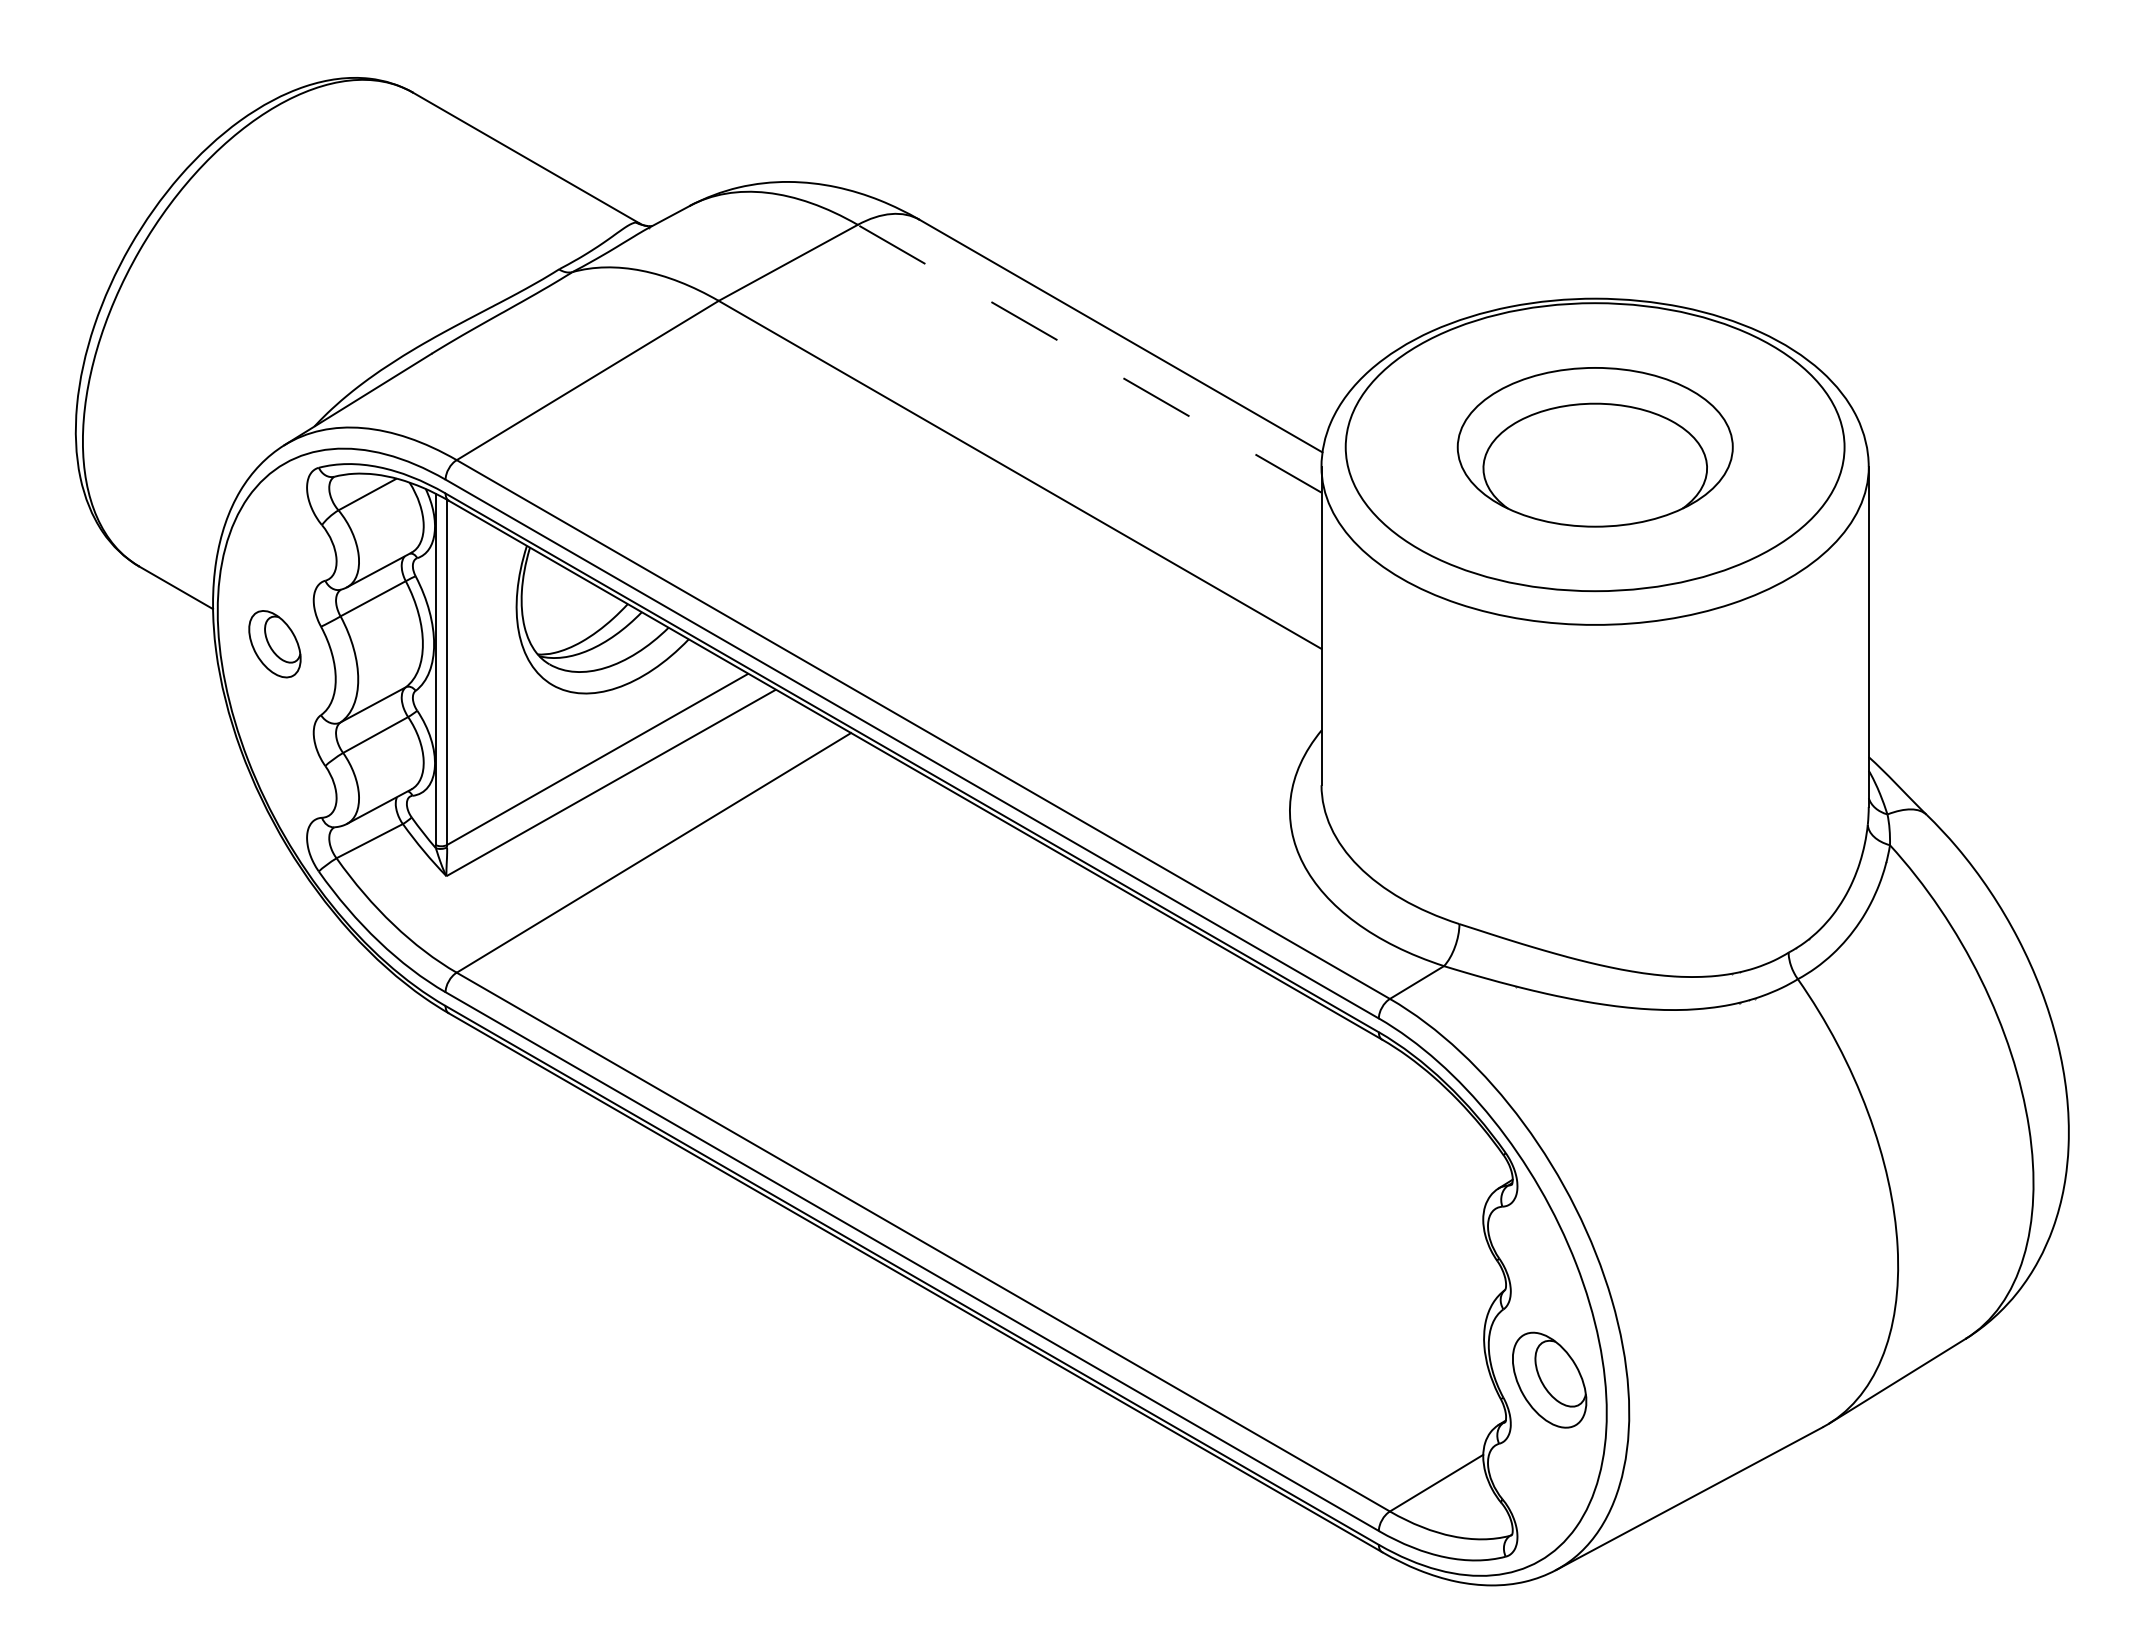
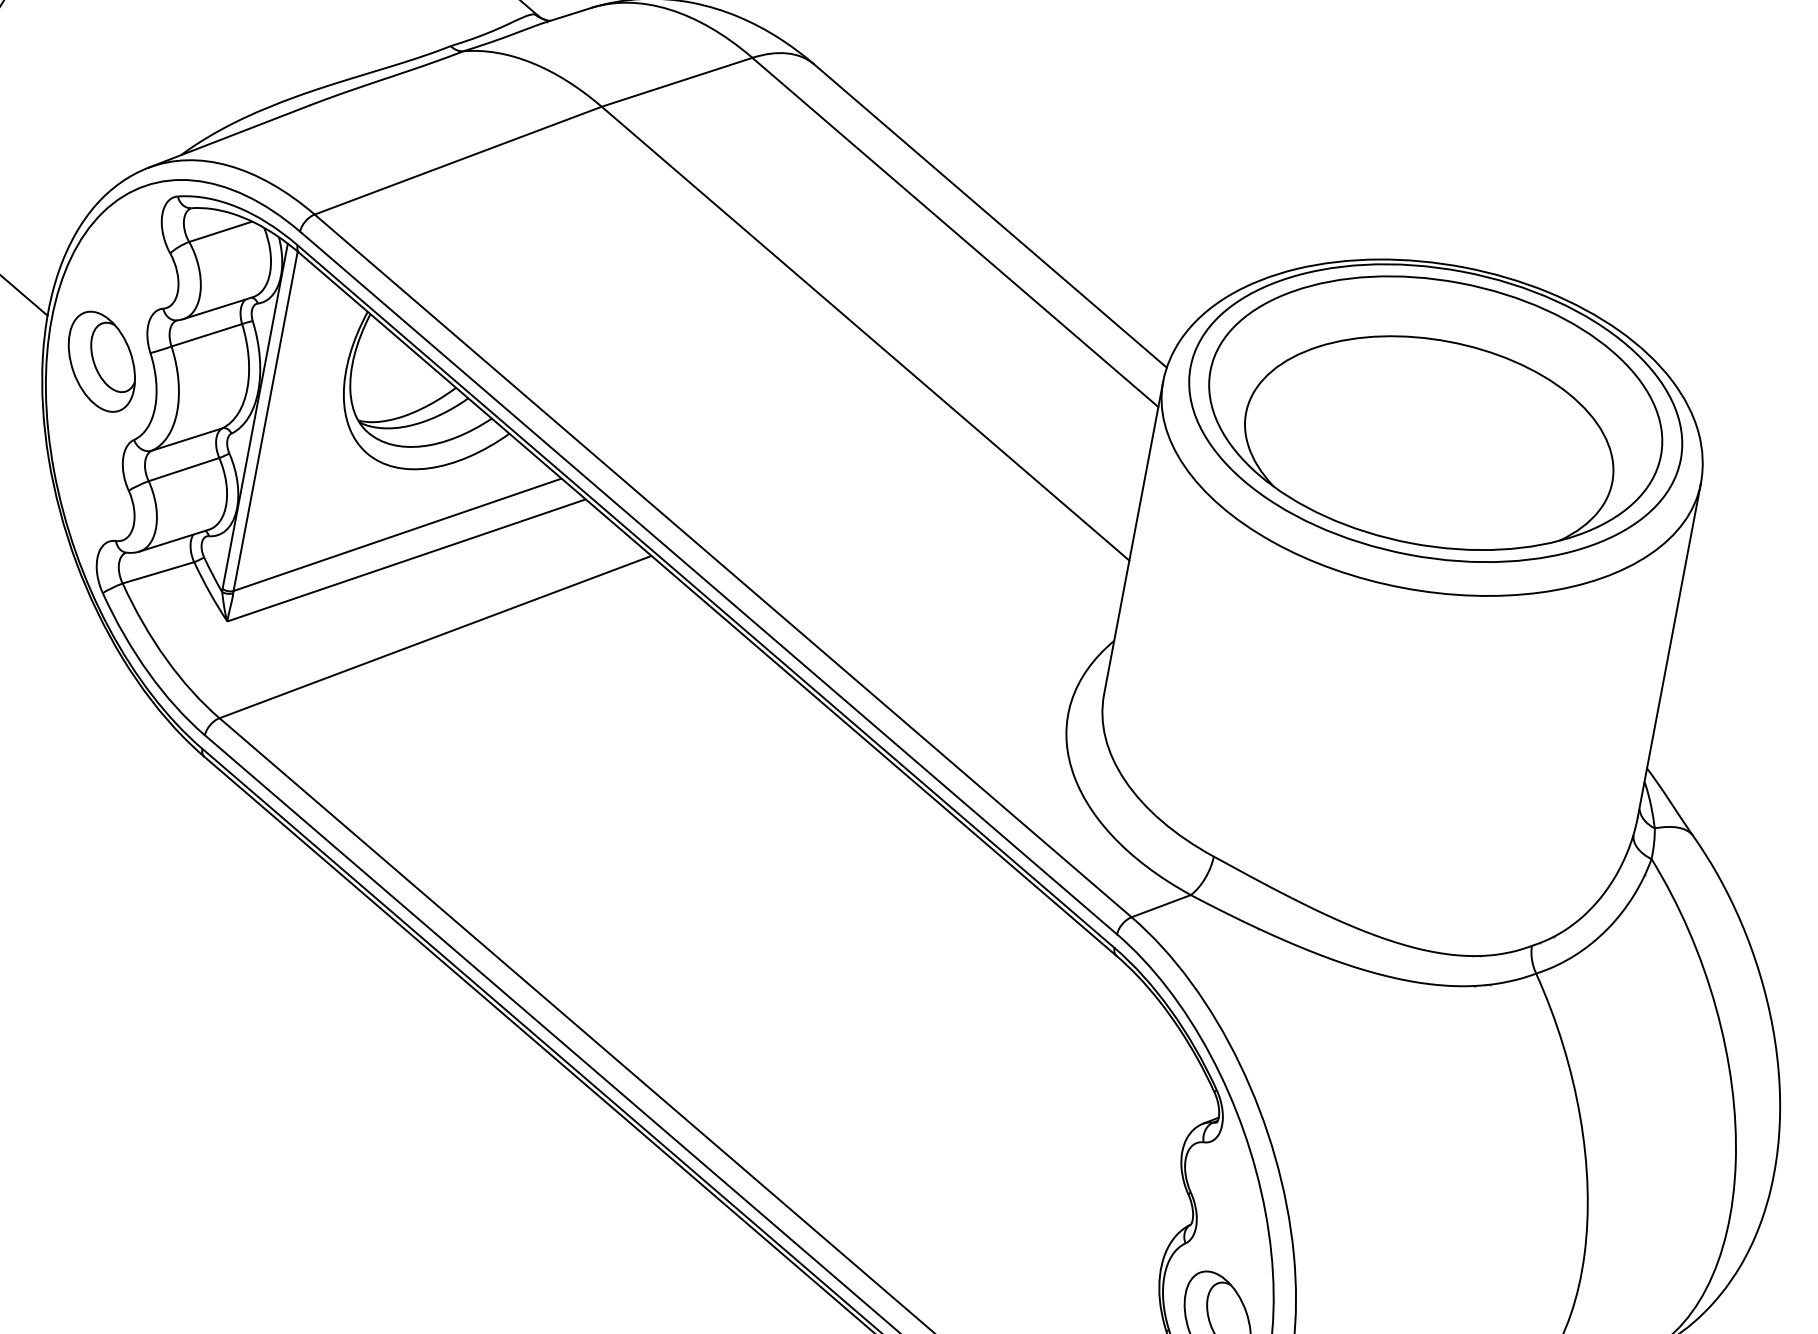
line: (1089, 358) -> (955, 232), dashed -> solid
part: (1595, 447) -> (1436, 413), size x1.67
part: (274, 643) -> (101, 360), size x1.43

